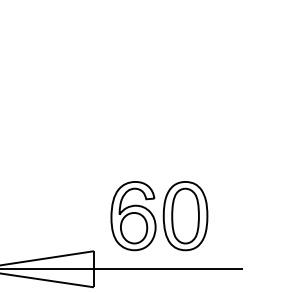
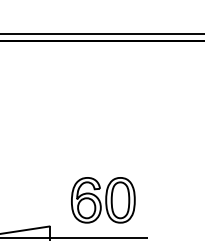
part: (159, 216) -> (103, 200), moved

